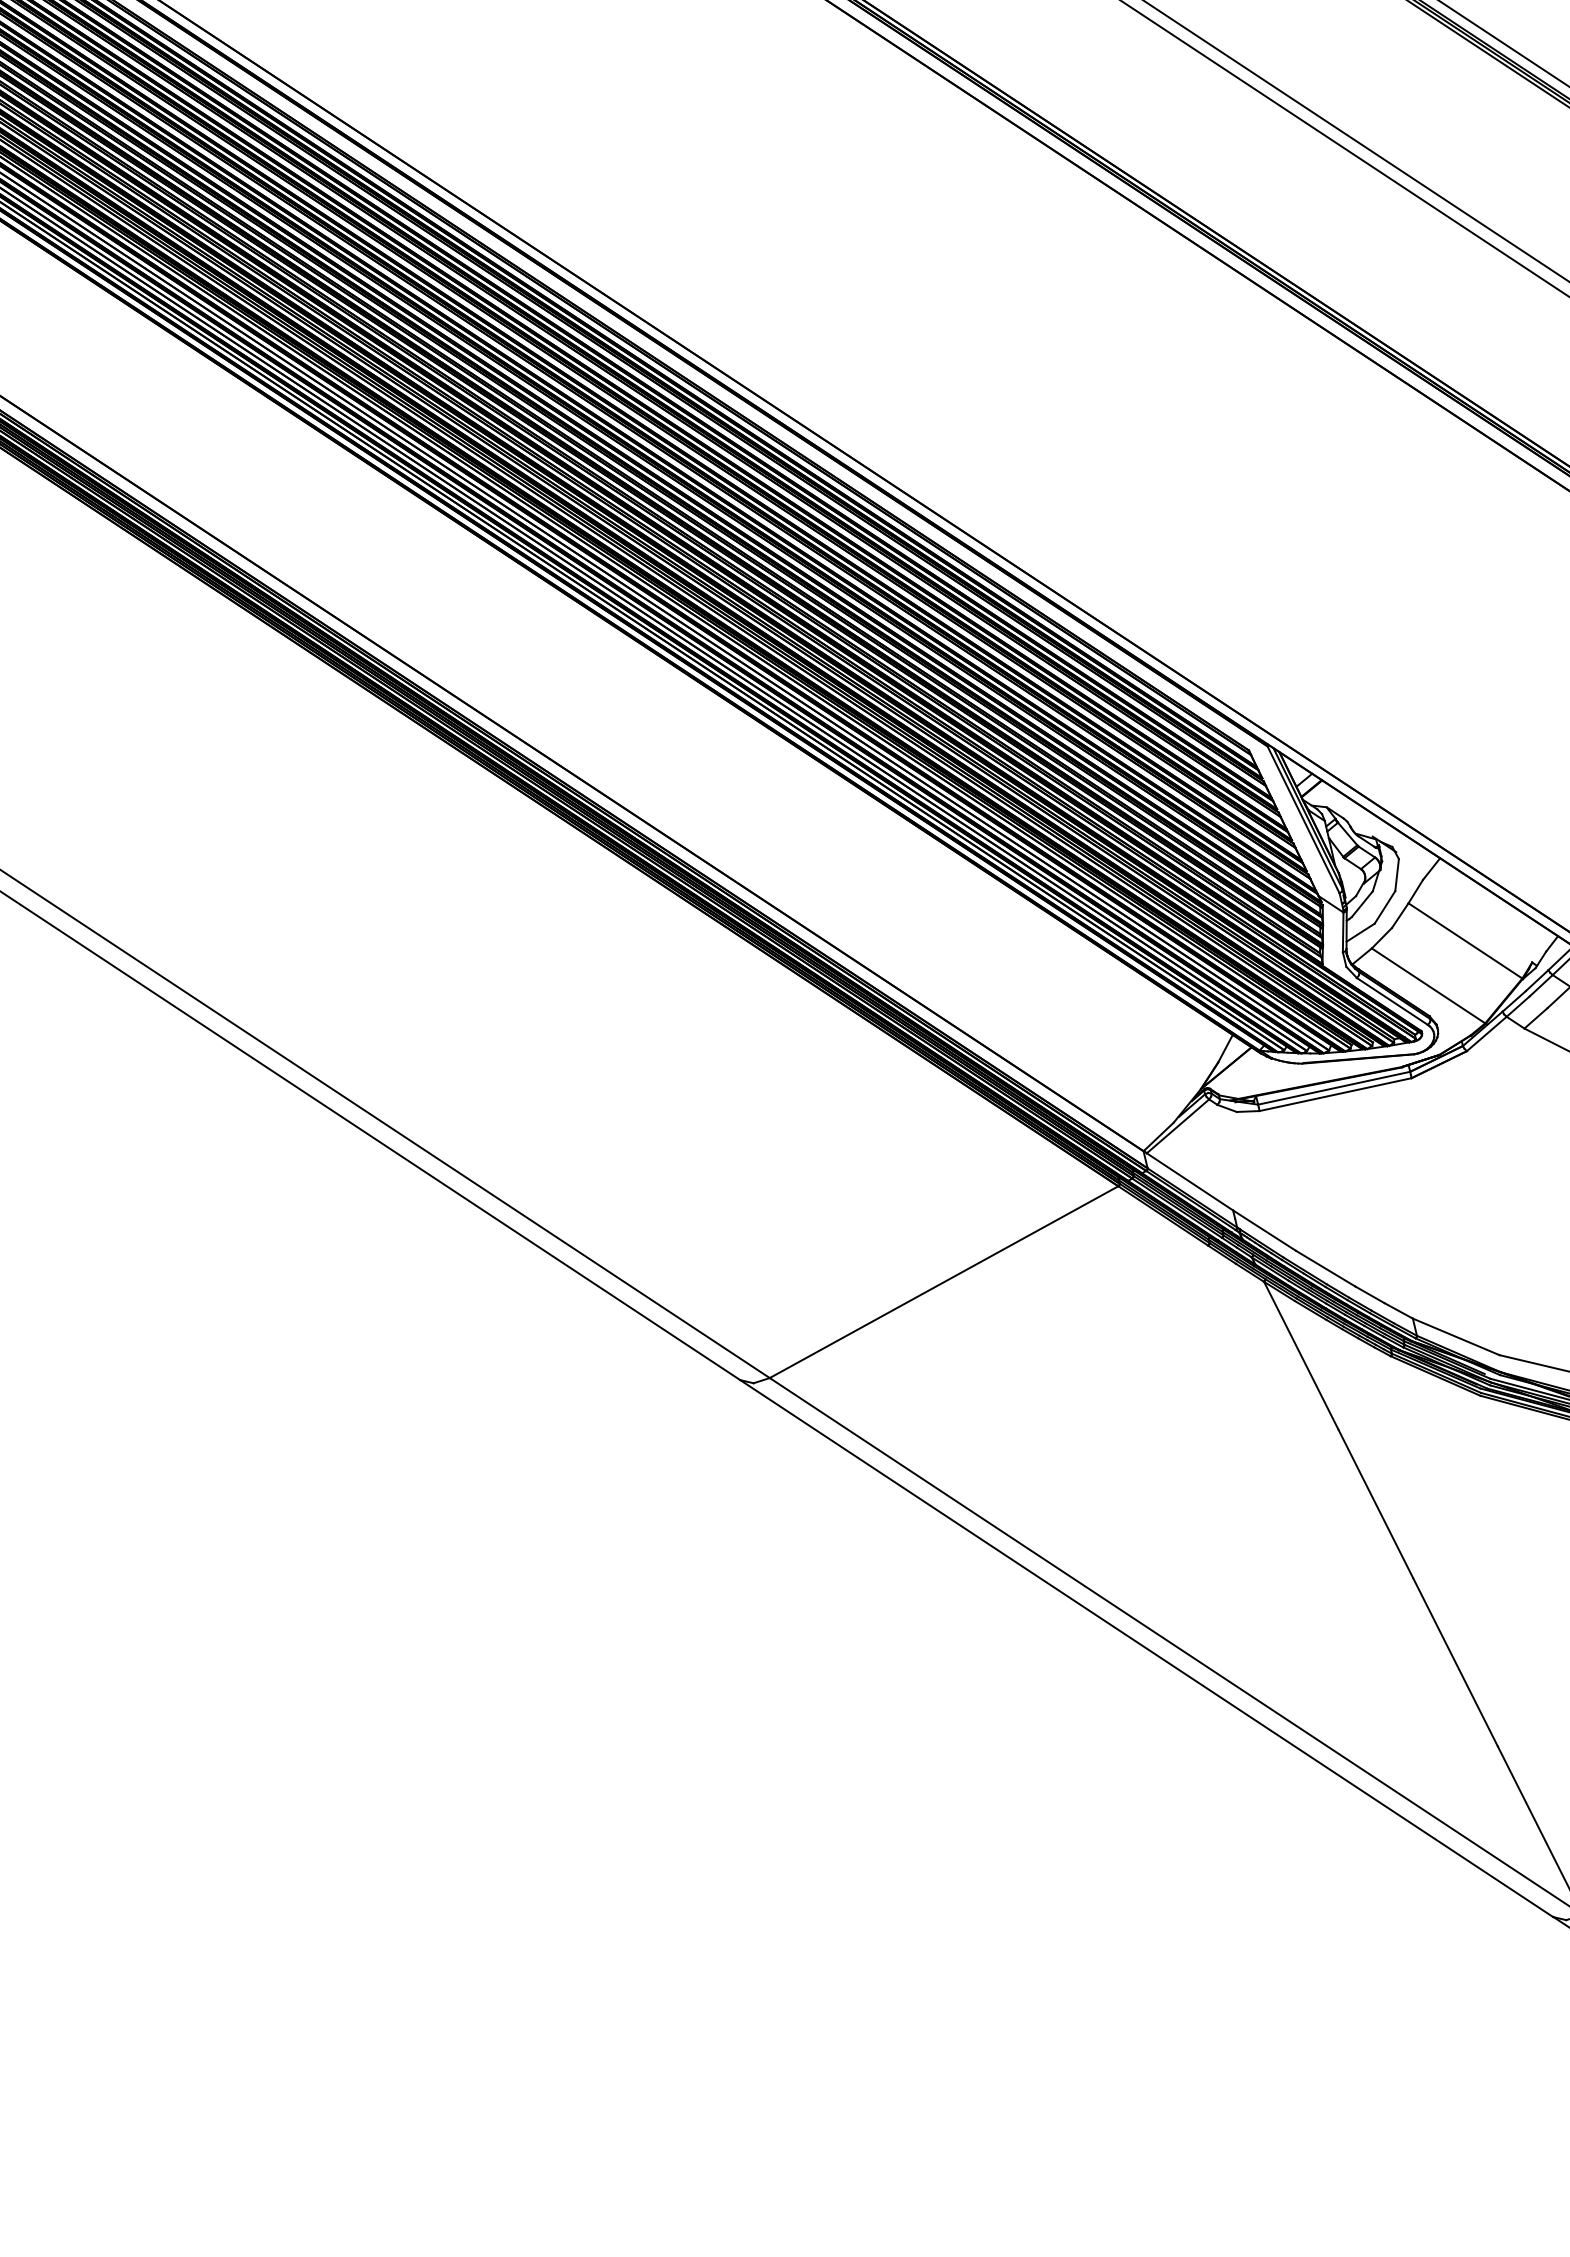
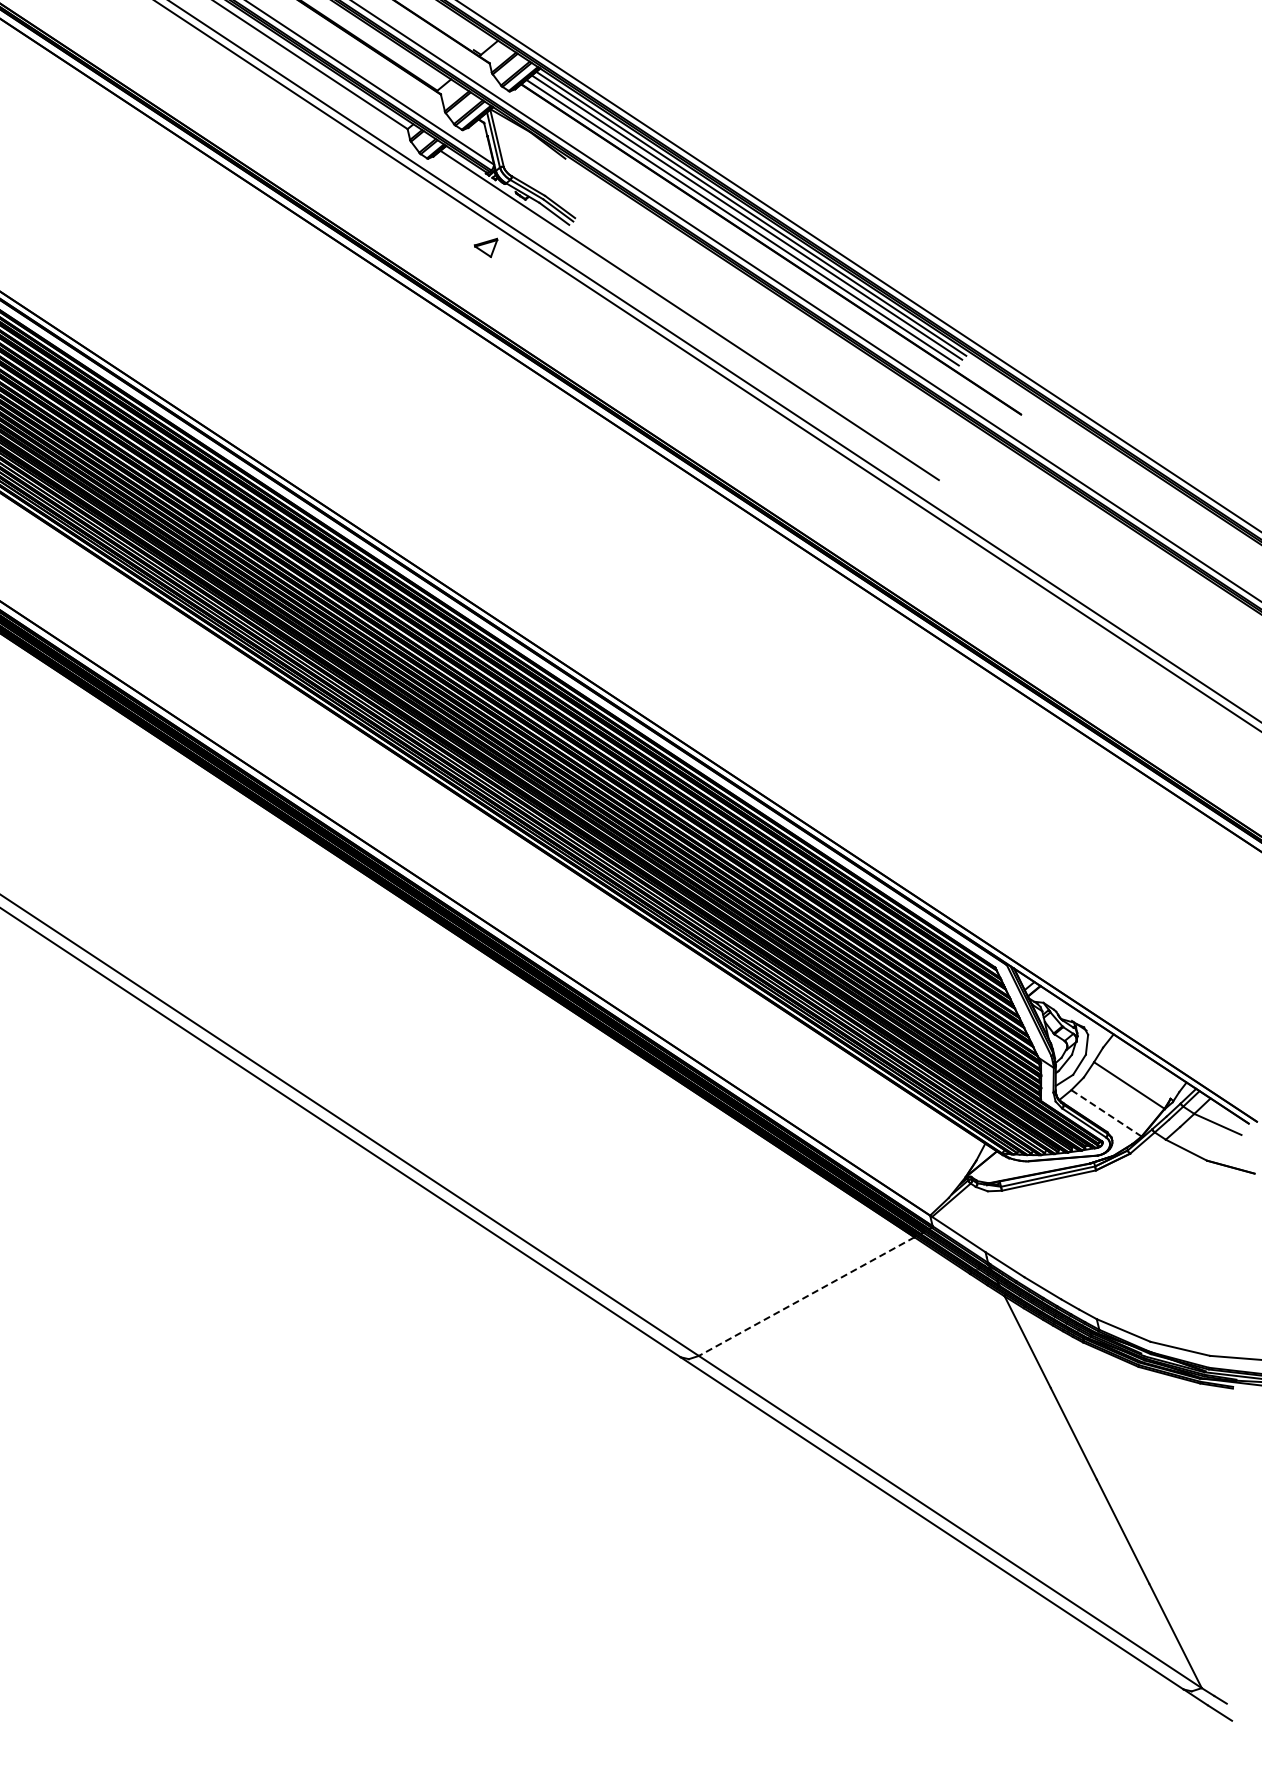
line: (1428, 986) -> (1106, 1113), solid -> dashed
line: (943, 1281) -> (806, 1296), solid -> dashed

